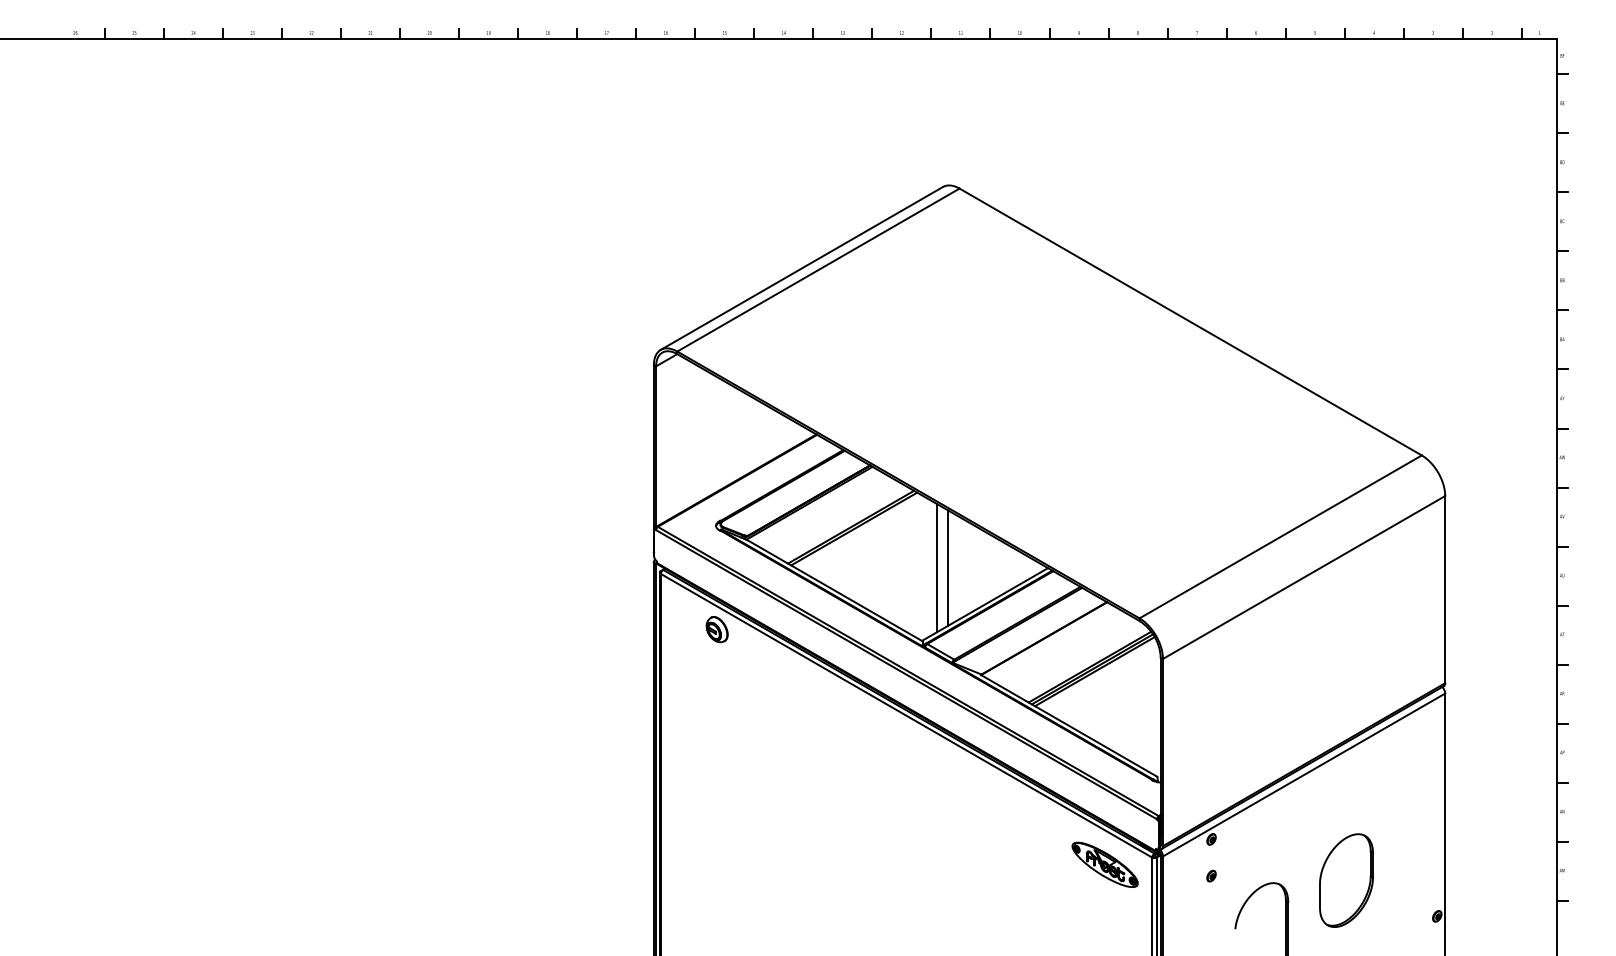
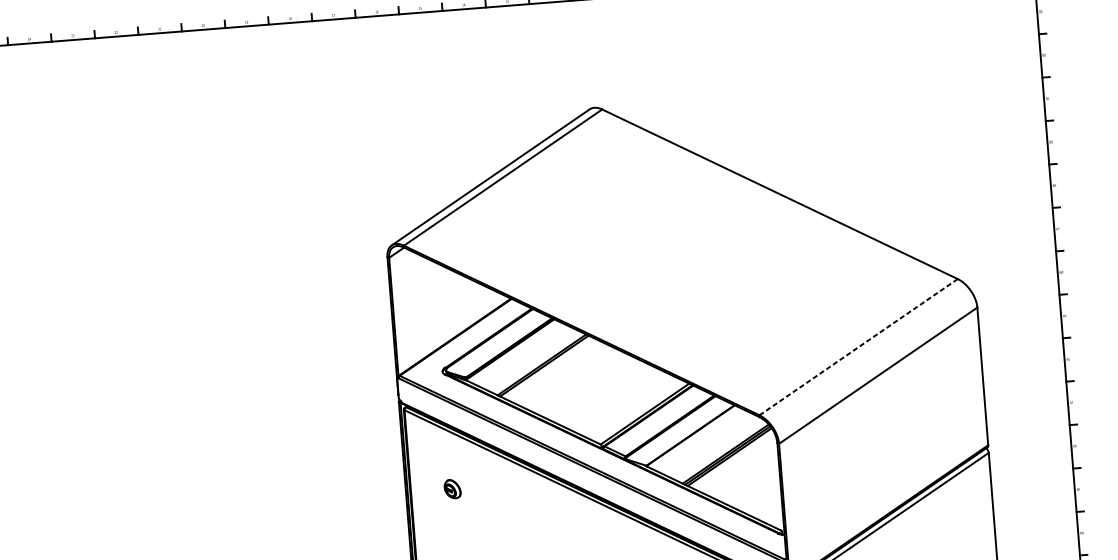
line: (1280, 536) -> (858, 346), solid -> dashed
line: (937, 568) -> (607, 390), removed
line: (947, 568) -> (615, 389), removed
part: (716, 629) -> (452, 489), moved

